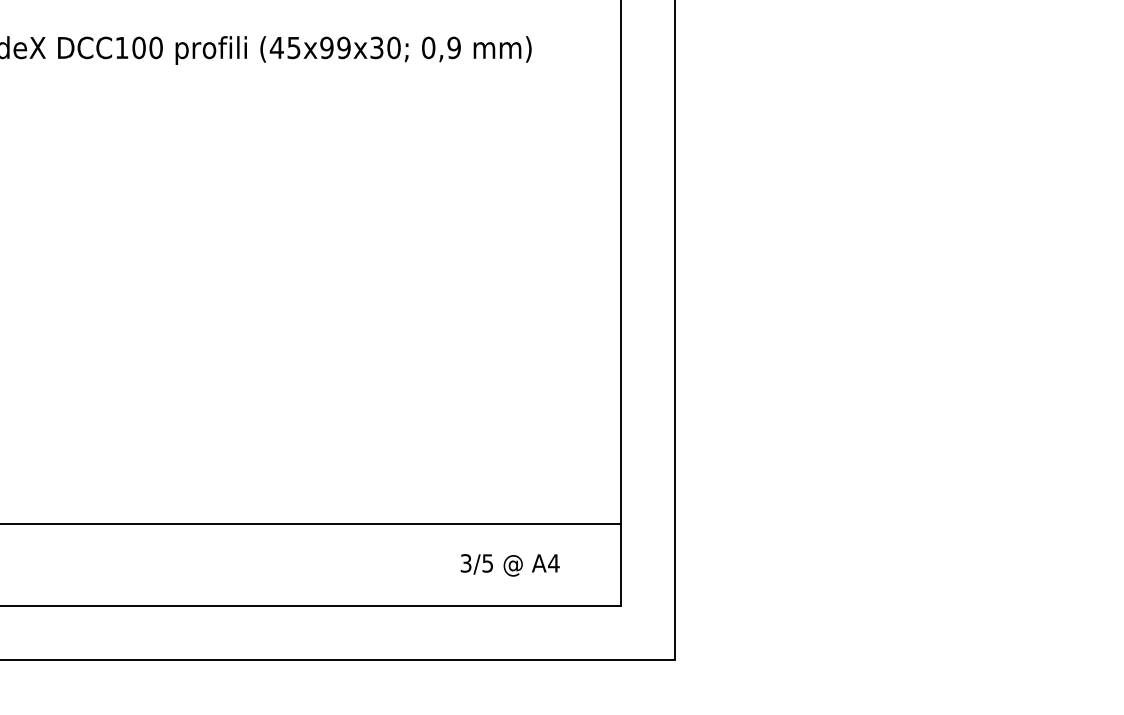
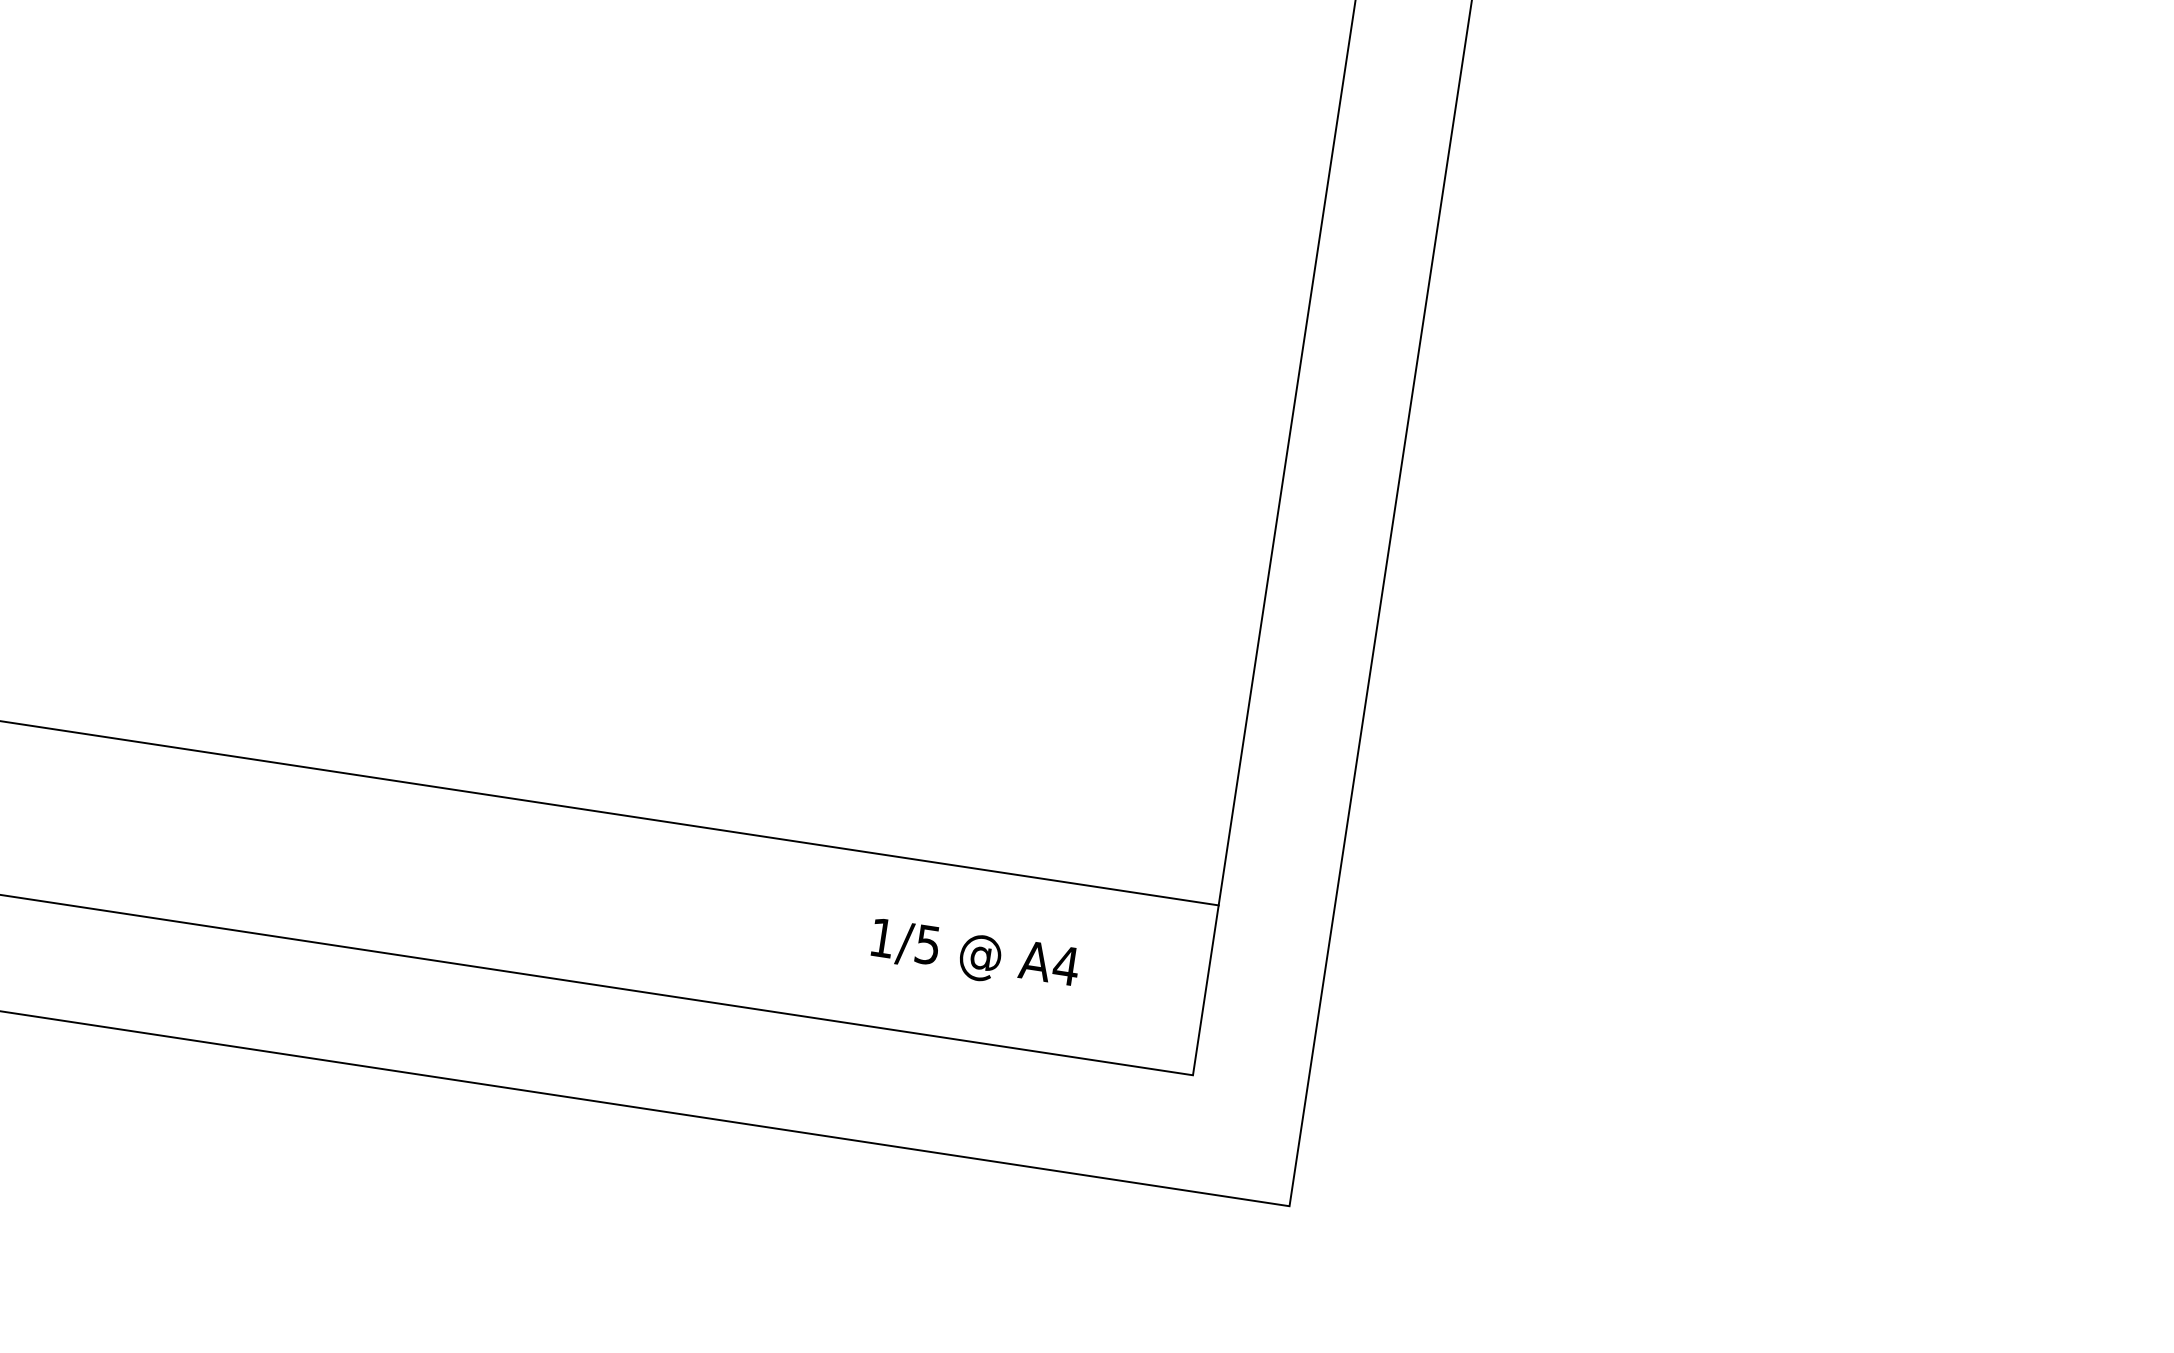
text: (465, 563) -> (881, 938), 3/5 -> 1/5

